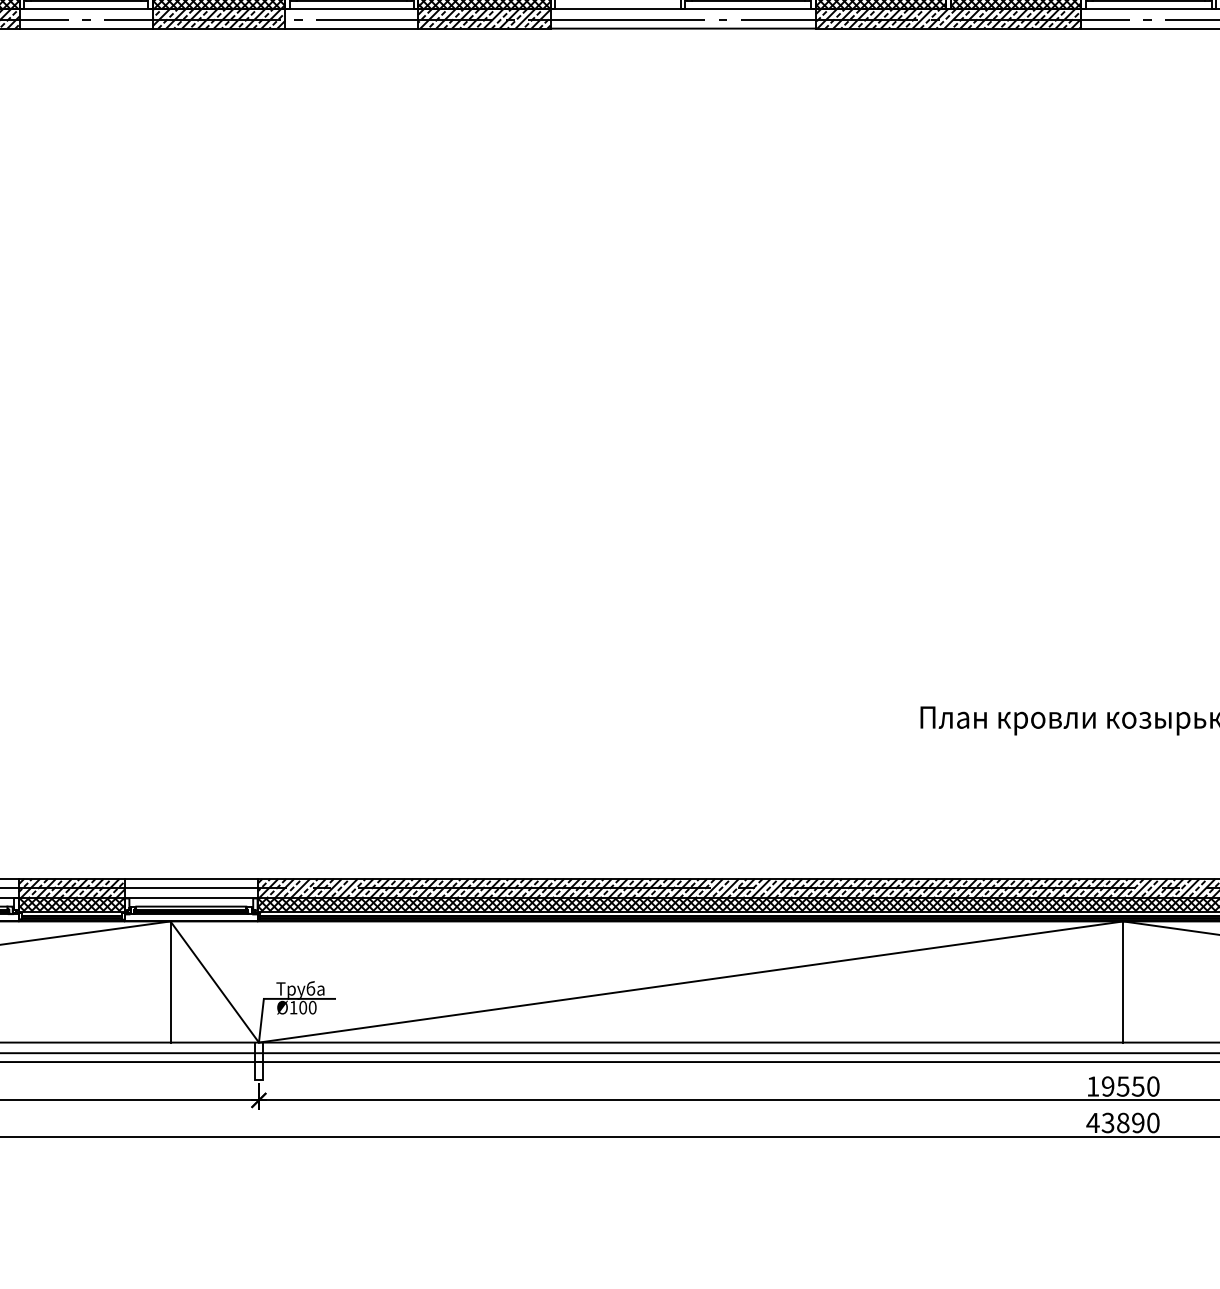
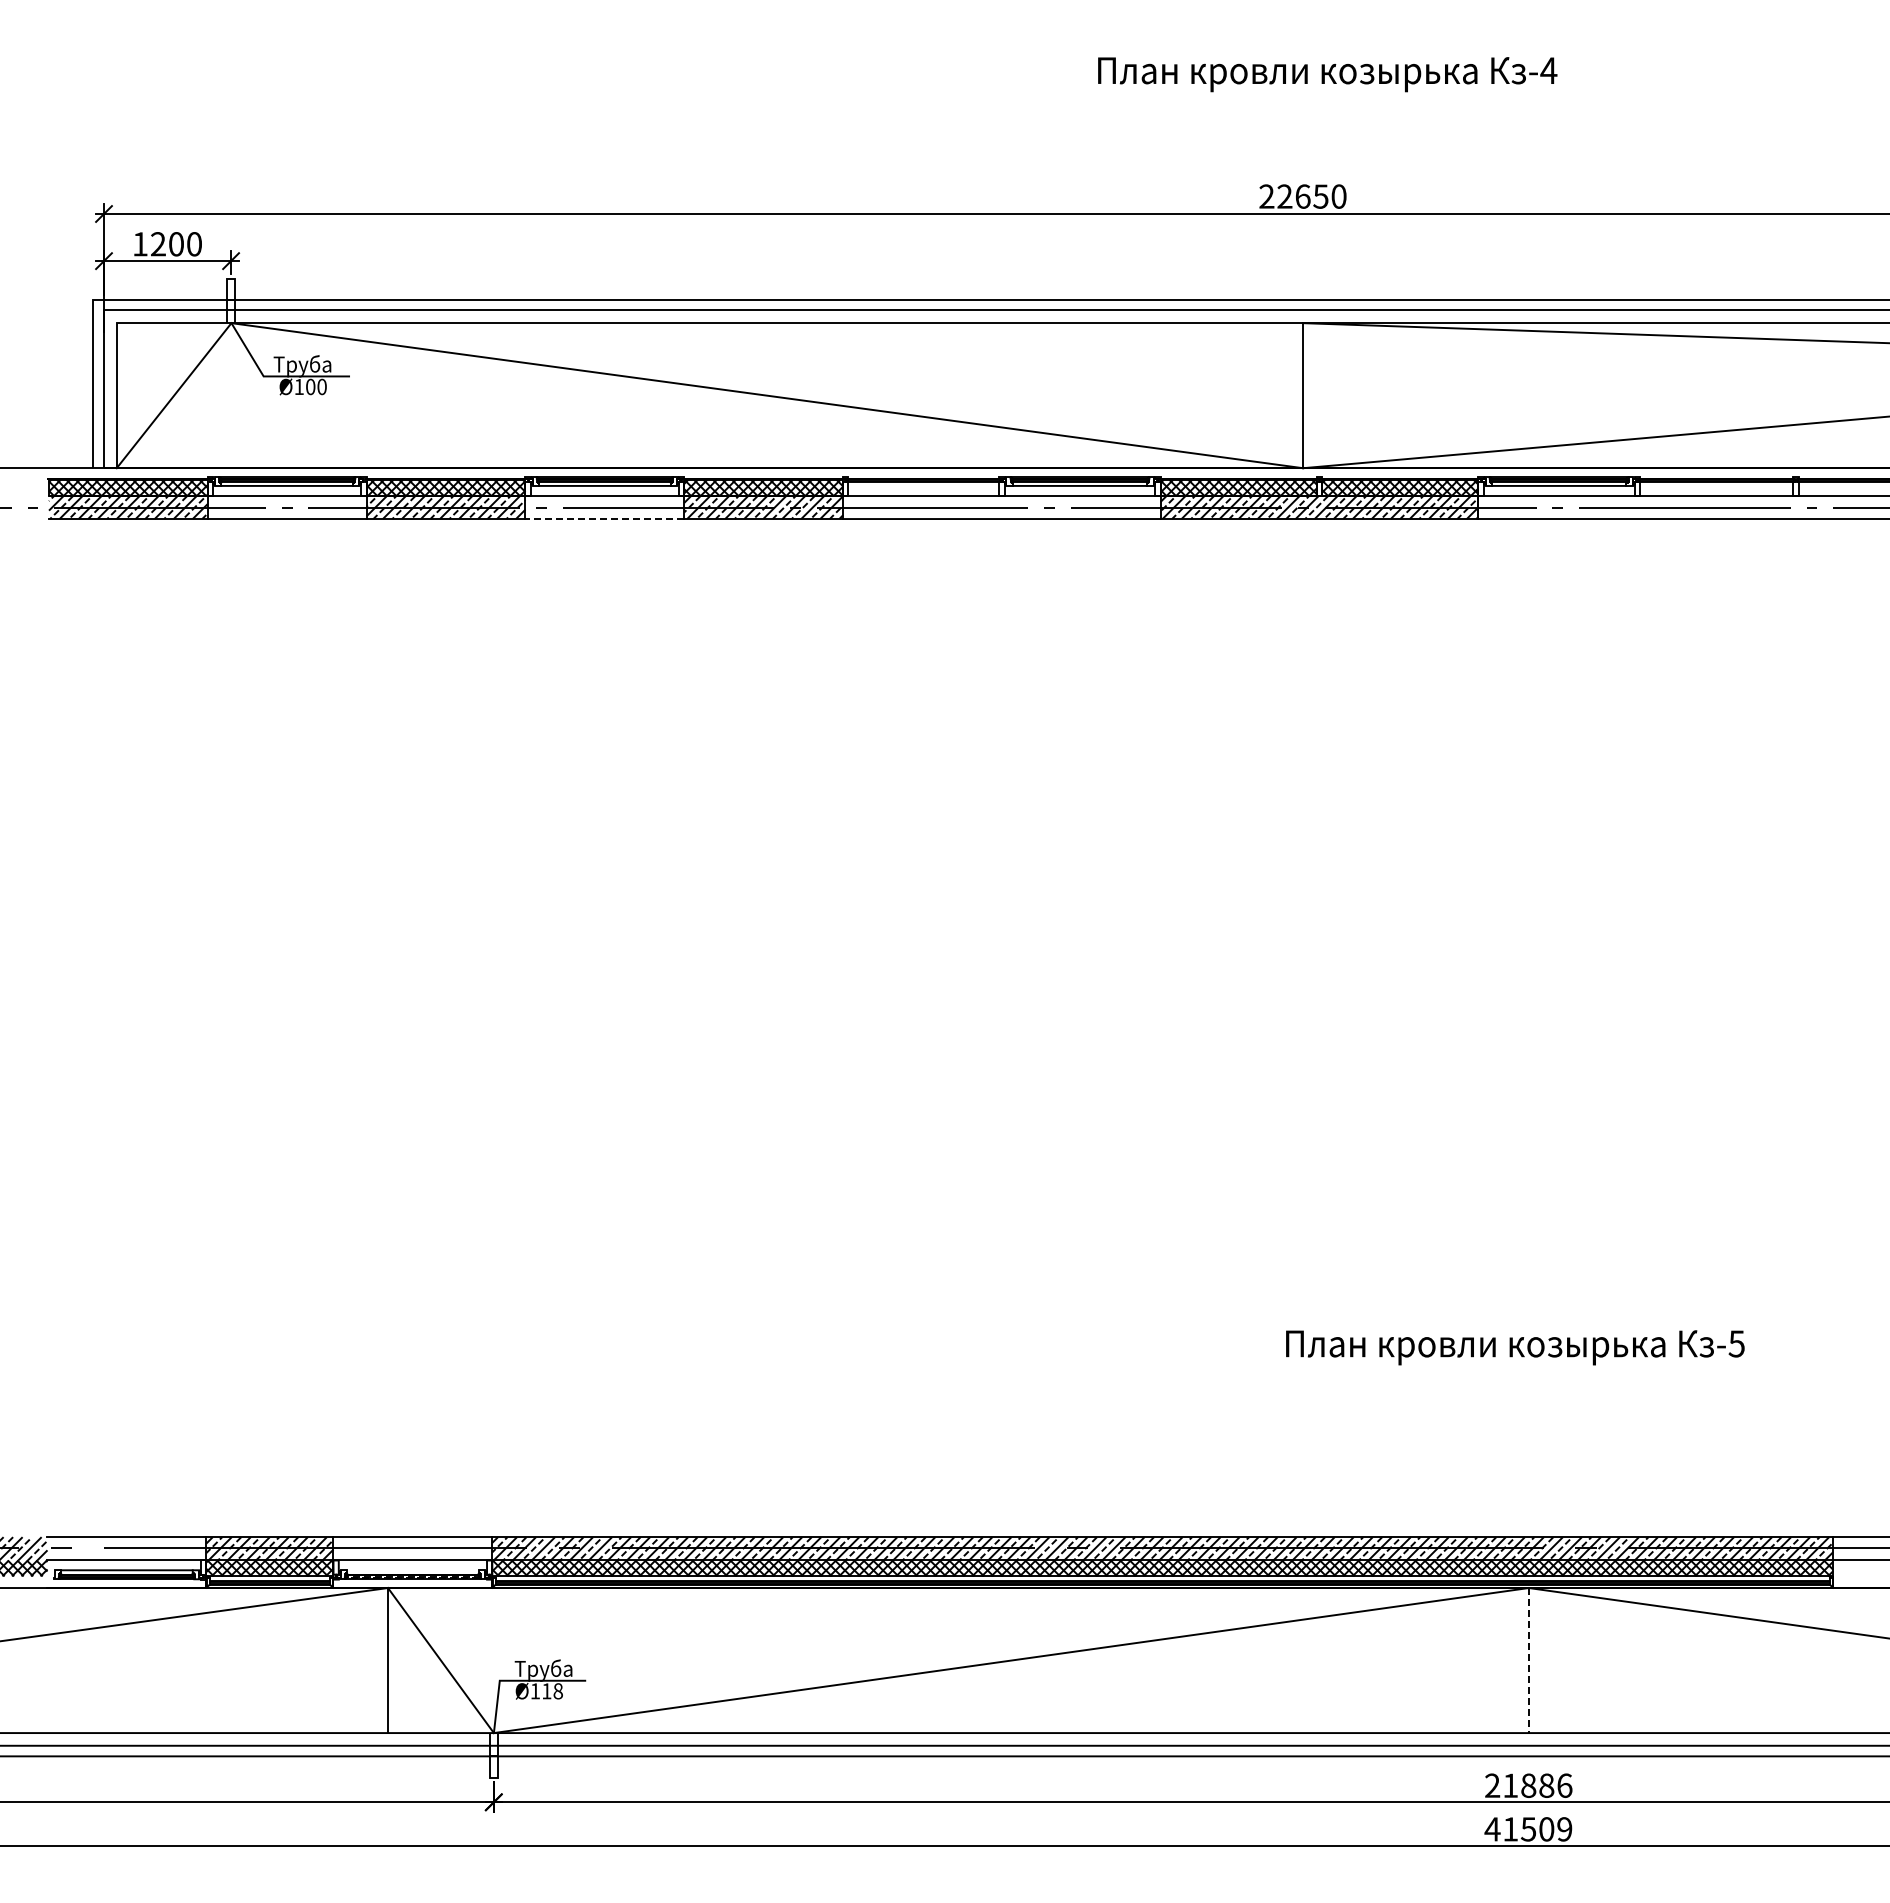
line: (351, 29) -> (604, 519), solid -> dashed
line: (190, 906) -> (412, 1570), removed
line: (134, 912) -> (344, 1577), solid -> dashed
line: (1123, 981) -> (1528, 1660), solid -> dashed
text: (307, 1007) -> (552, 1691), Ø100 -> Ø118
text: (1123, 1086) -> (1528, 1785), 19550 -> 21886
text: (1130, 1123) -> (1537, 1829), 43890 -> 41509

